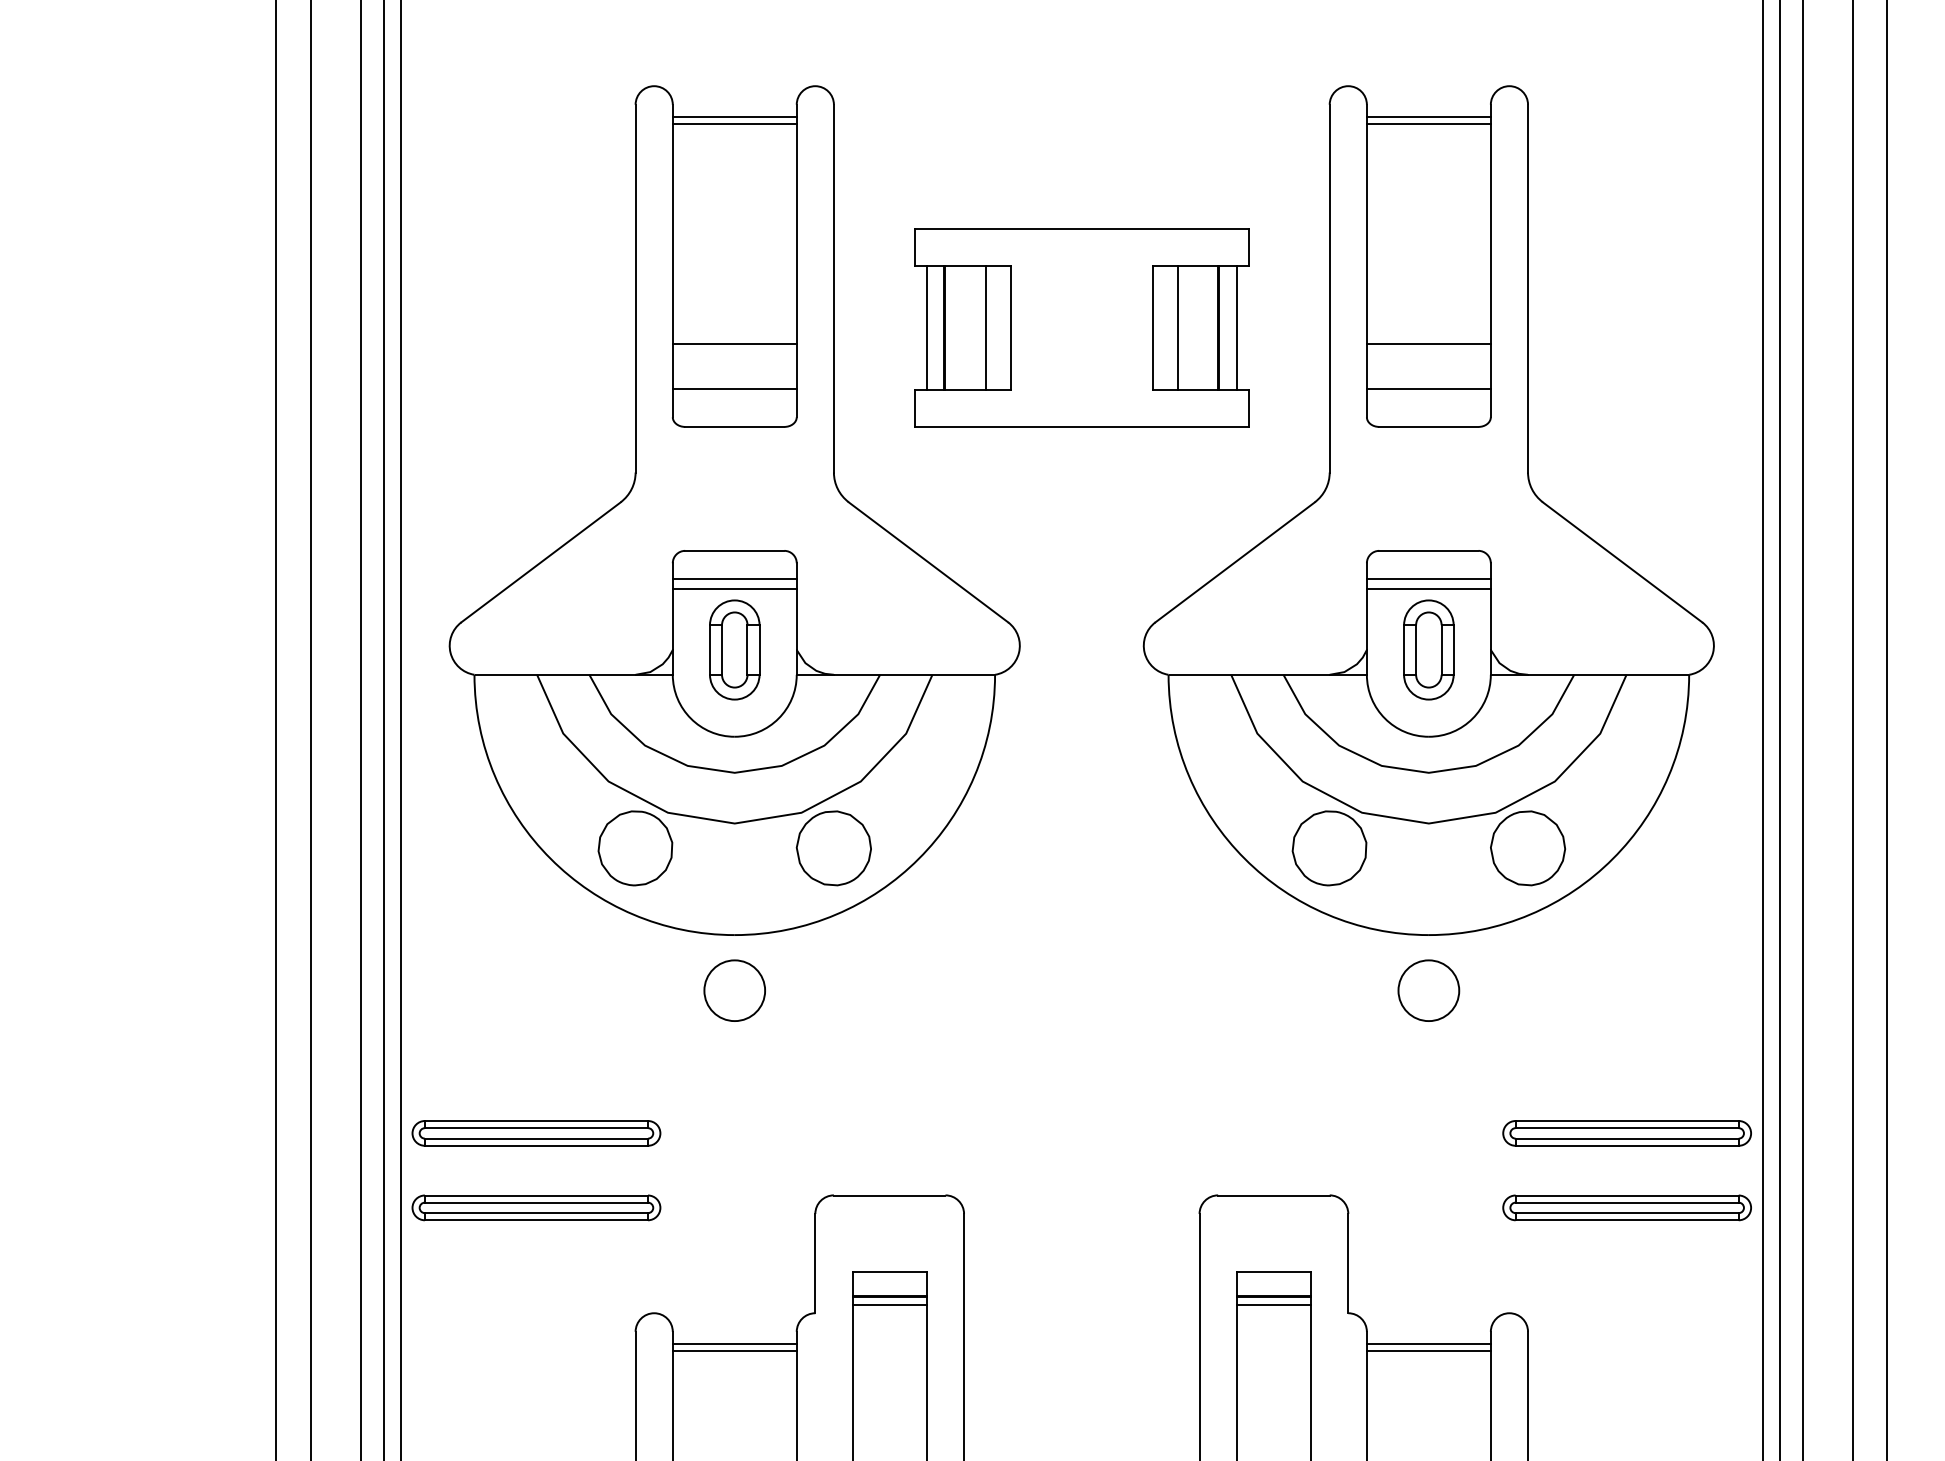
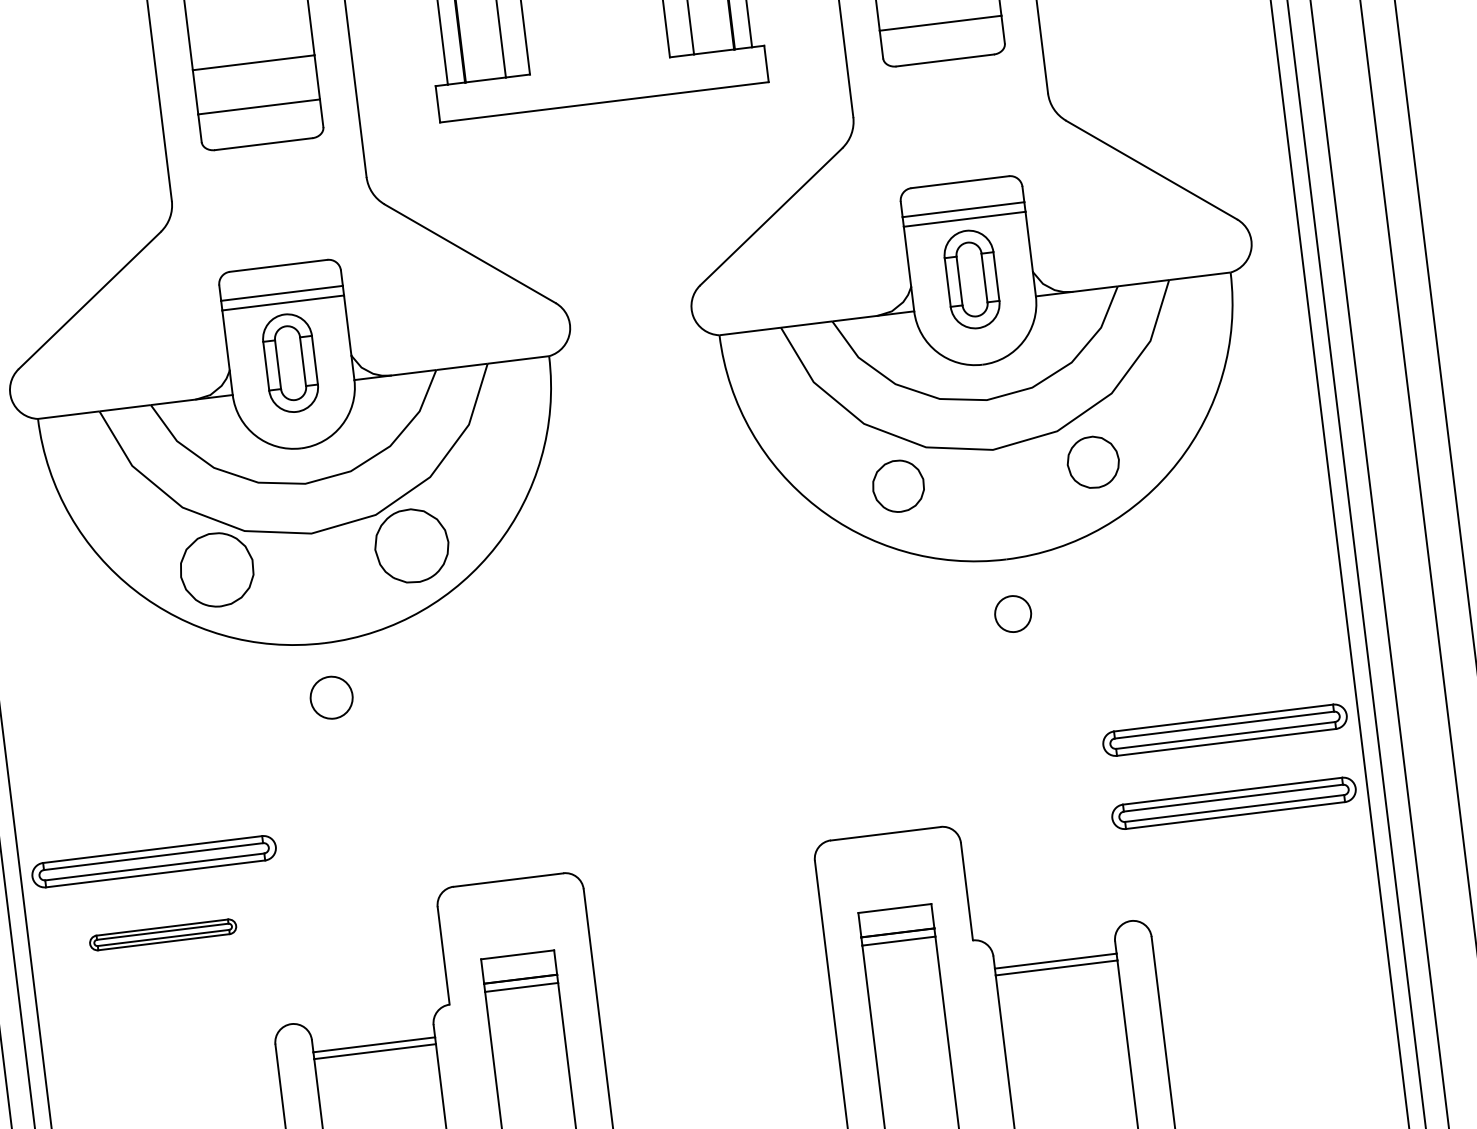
part: (1329, 848) -> (898, 486), size x0.7
part: (1527, 848) -> (1092, 462), size x0.7
circle: (734, 990) -> (331, 697), size x0.7
circle: (1428, 990) -> (1012, 613), size x0.6
part: (536, 1207) -> (163, 934), size x0.6

